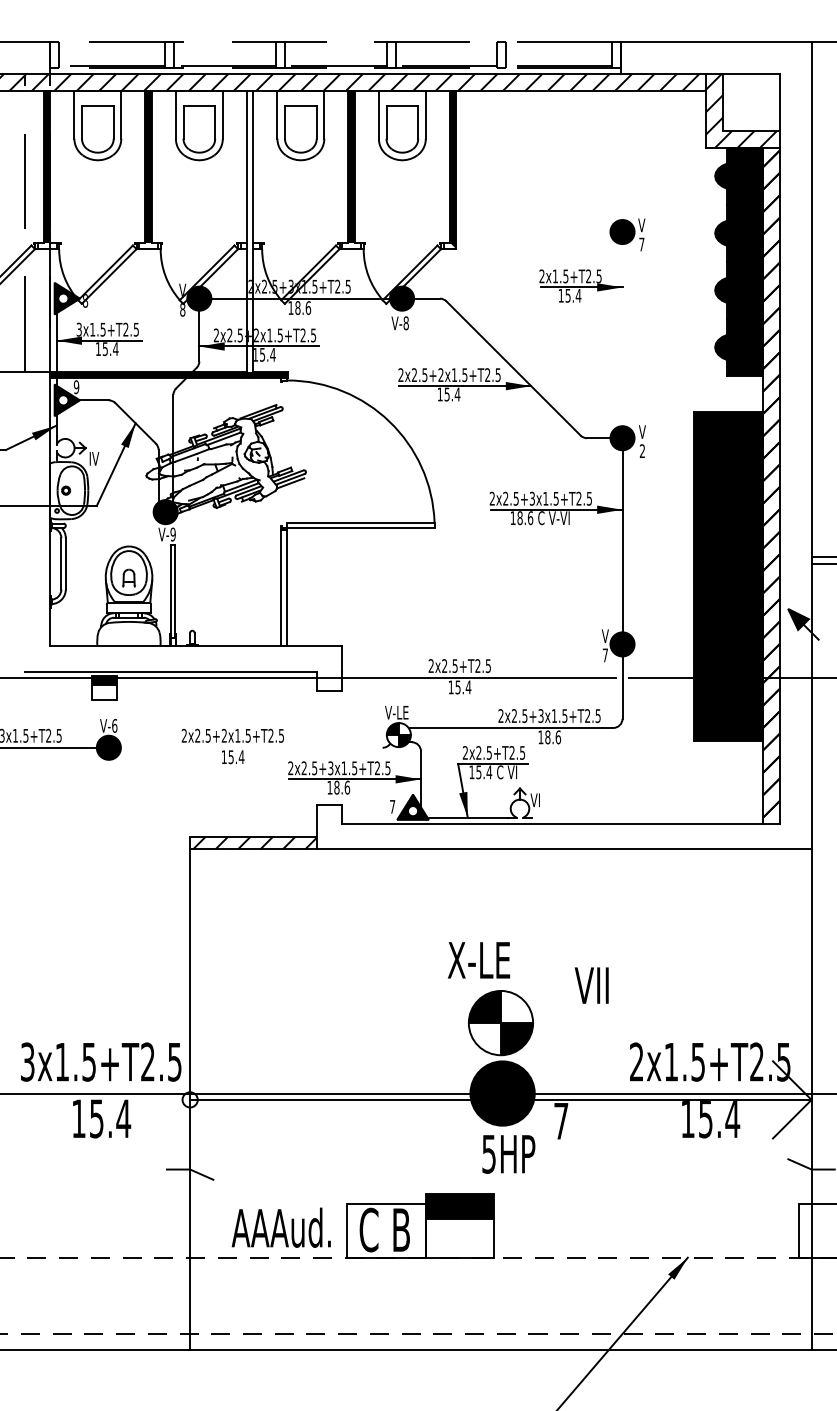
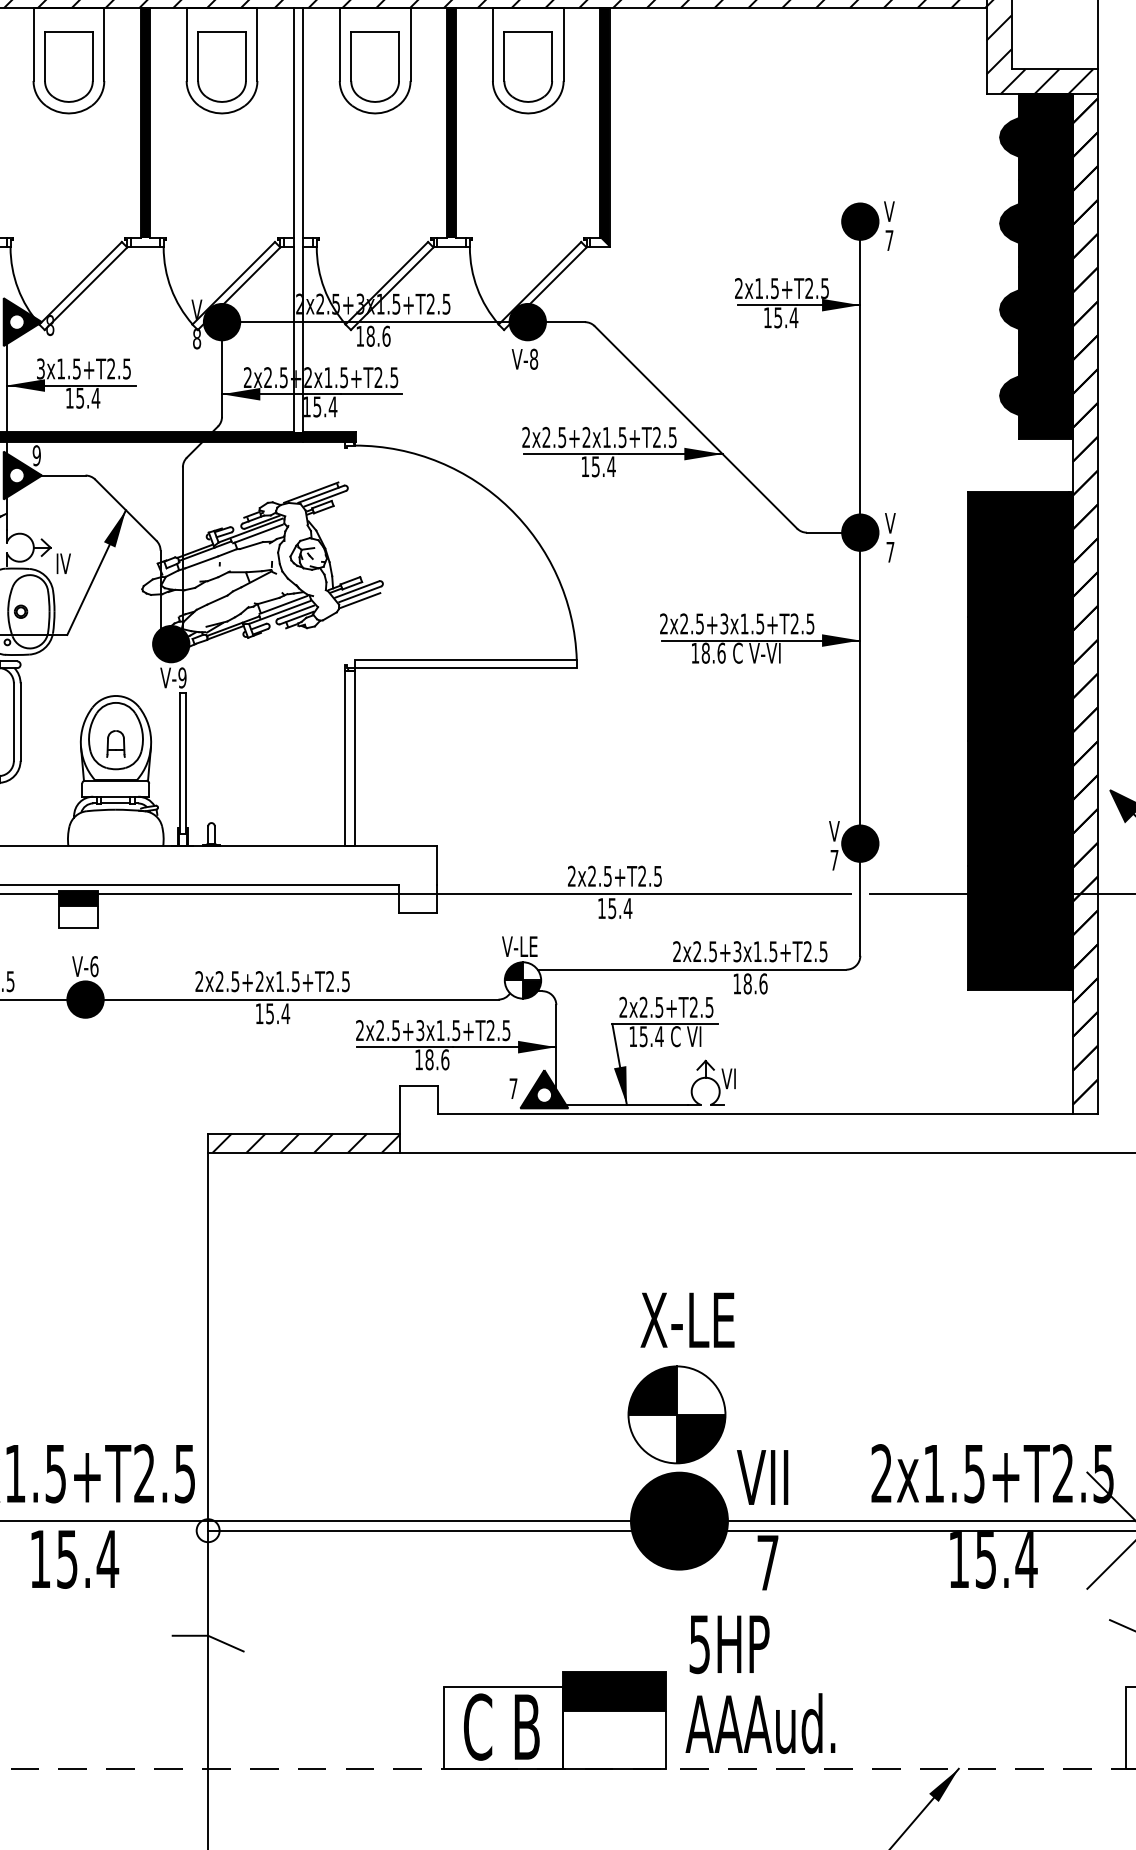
line: (622, 335) -> (860, 377), added
text: (641, 450) -> (888, 551), 2 -> 7
line: (251, 747) -> (300, 999), added
text: (479, 960) -> (688, 1320), moved
text: (591, 985) -> (762, 1477), moved
text: (508, 1154) -> (729, 1644), moved
text: (280, 1227) -> (759, 1723), moved

